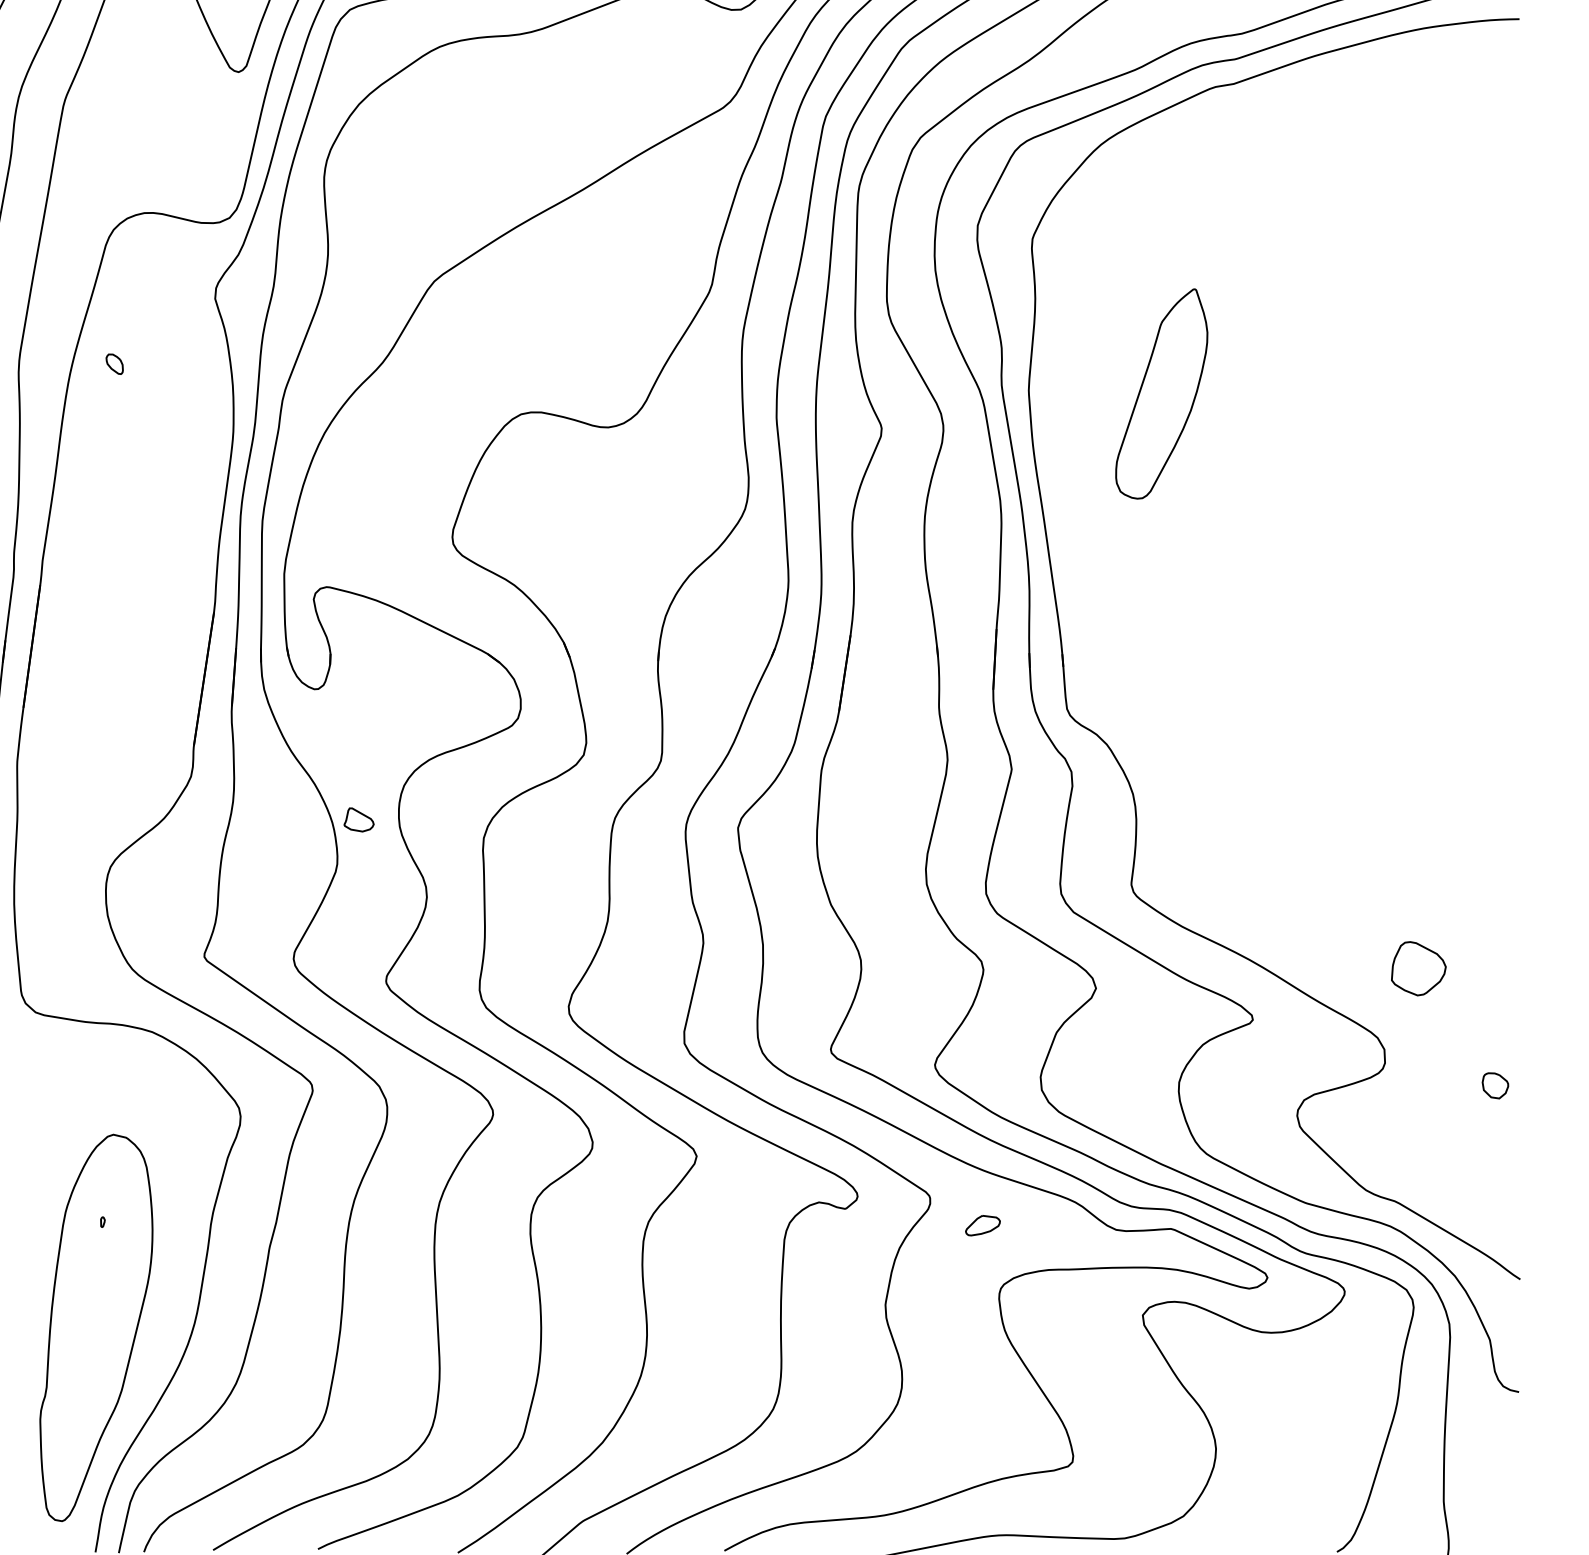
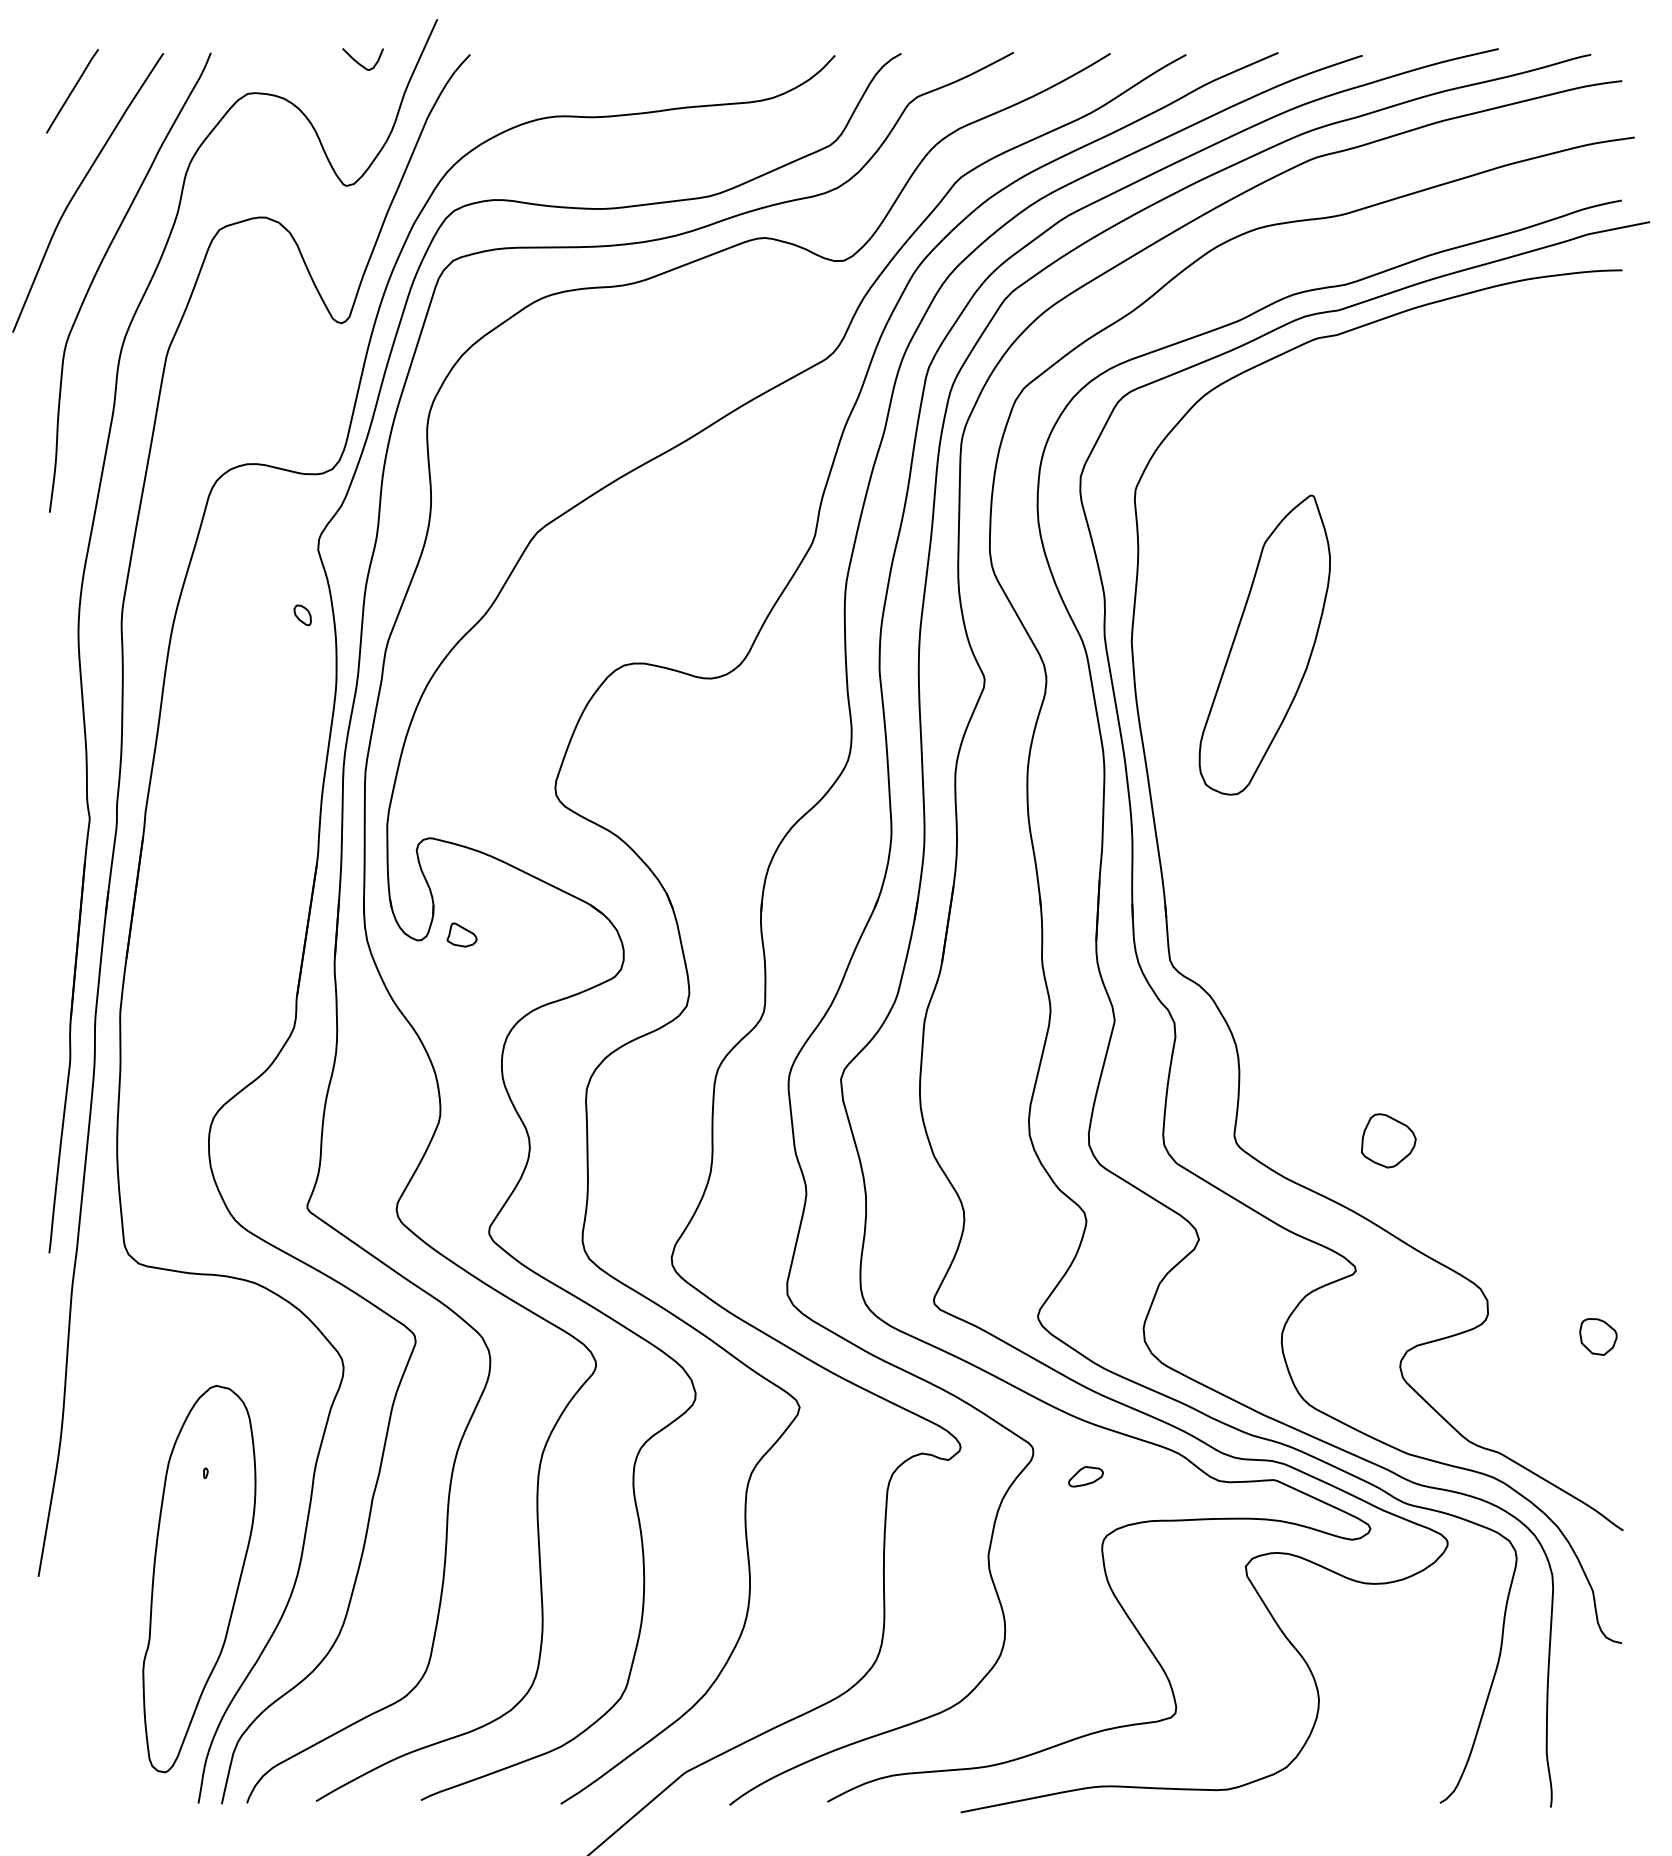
part: (114, 364) -> (302, 615), moved
part: (1161, 393) -> (1264, 644), size x1.43
part: (358, 819) -> (461, 934), moved
part: (1418, 968) -> (1388, 1140), moved
part: (1495, 1085) -> (1598, 1336), size x1.43

